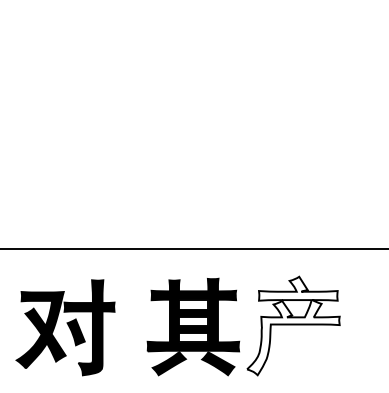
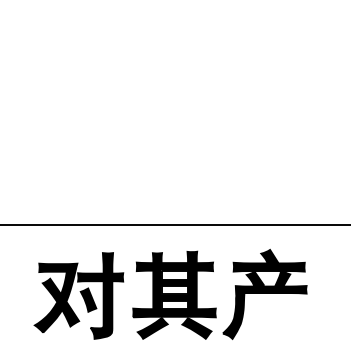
fill: (293, 325) -> (264, 293), added
part: (65, 327) -> (78, 295), moved

